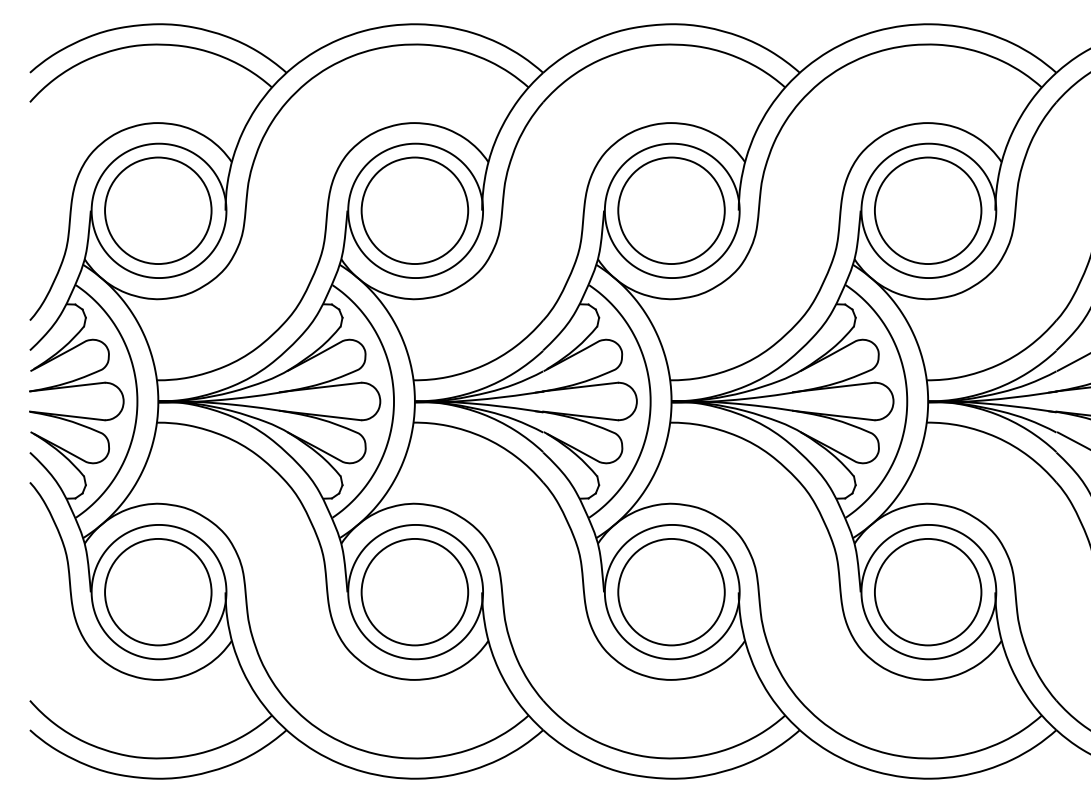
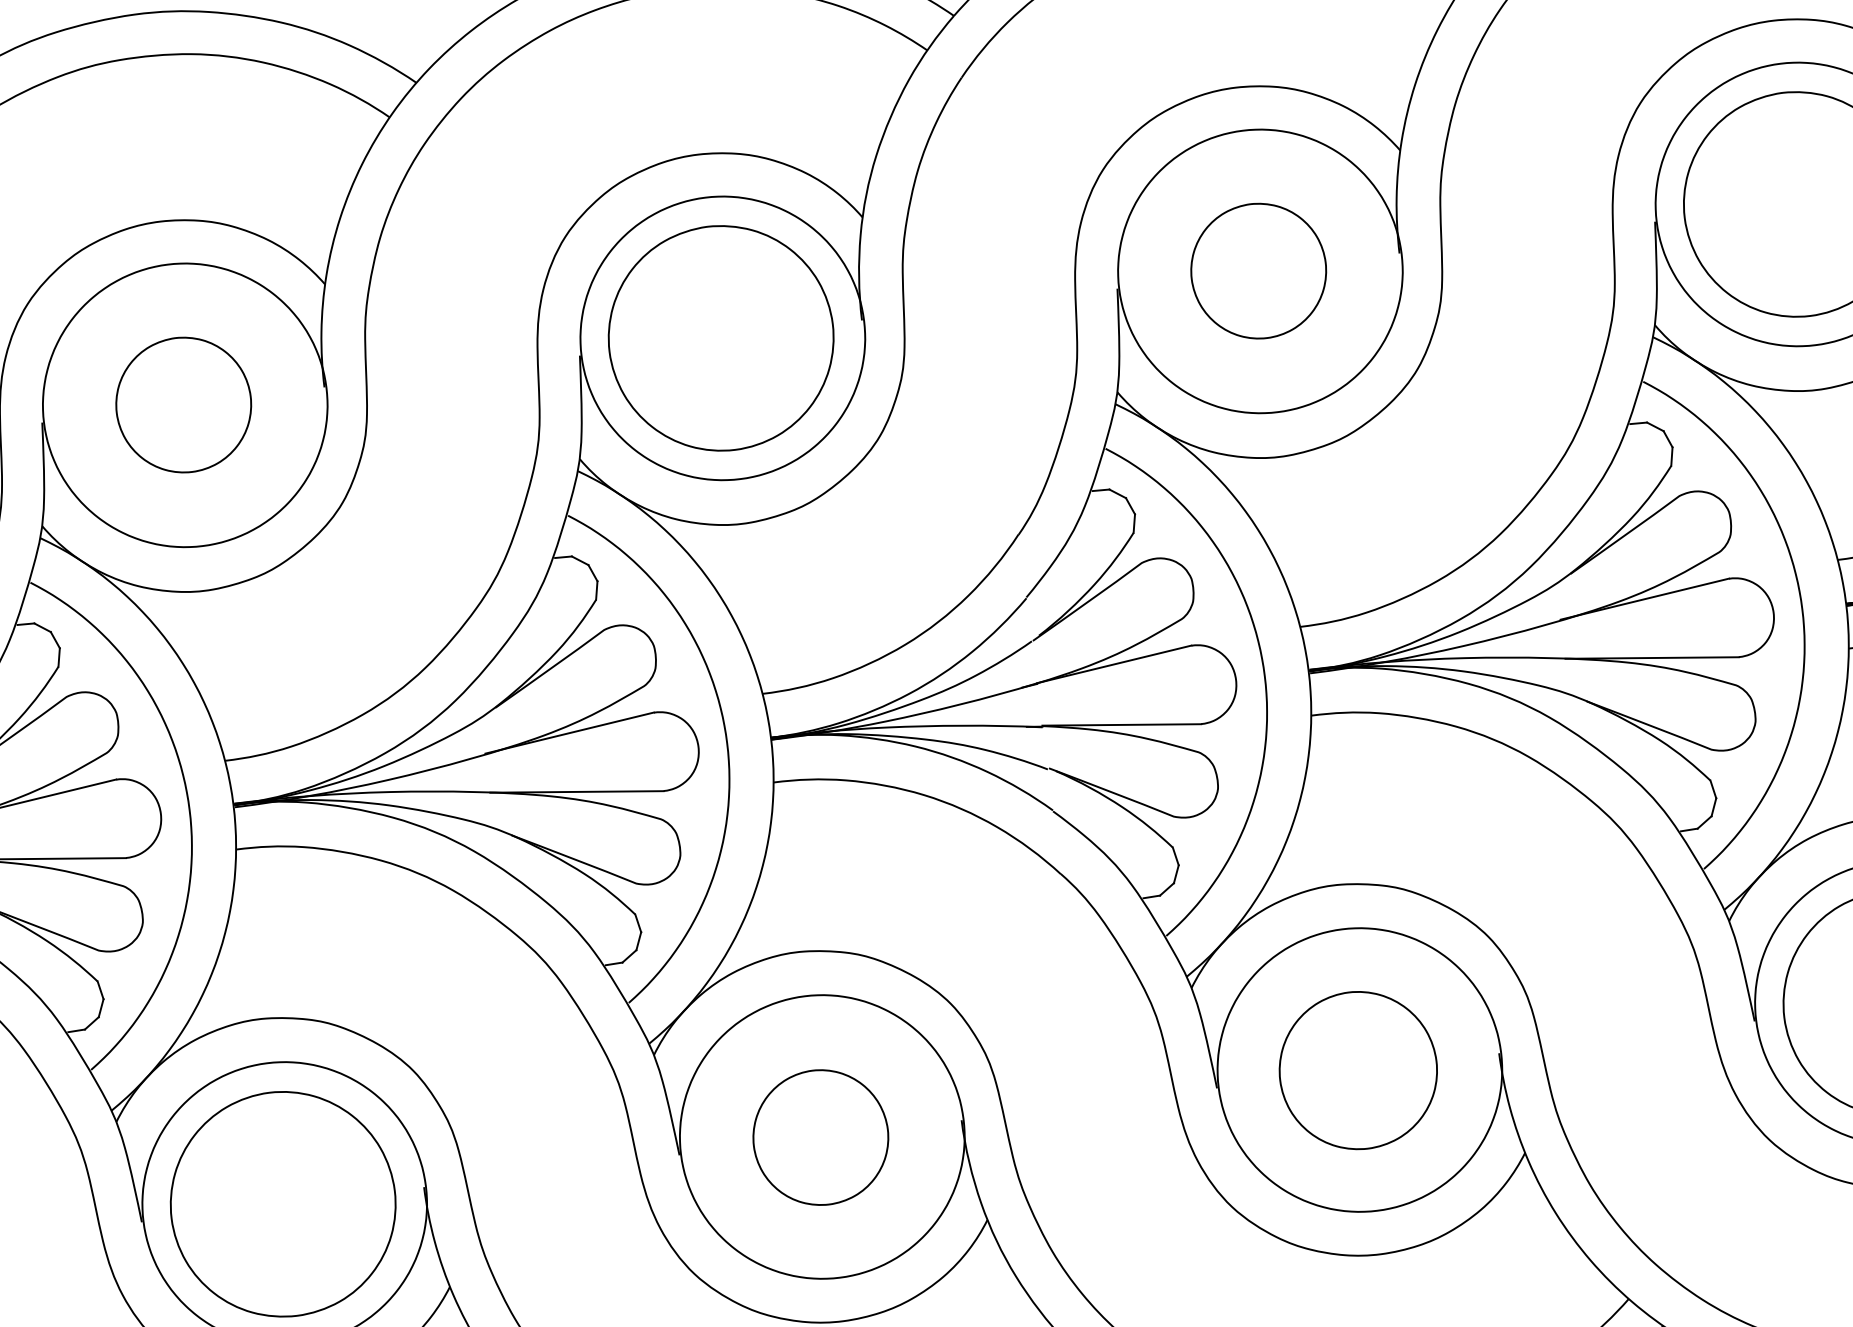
part: (158, 210) -> (183, 404), size x0.6
part: (671, 210) -> (1258, 270), size x0.6
part: (414, 592) -> (819, 1138), size x0.6
part: (671, 592) -> (1358, 1071), size x0.7

